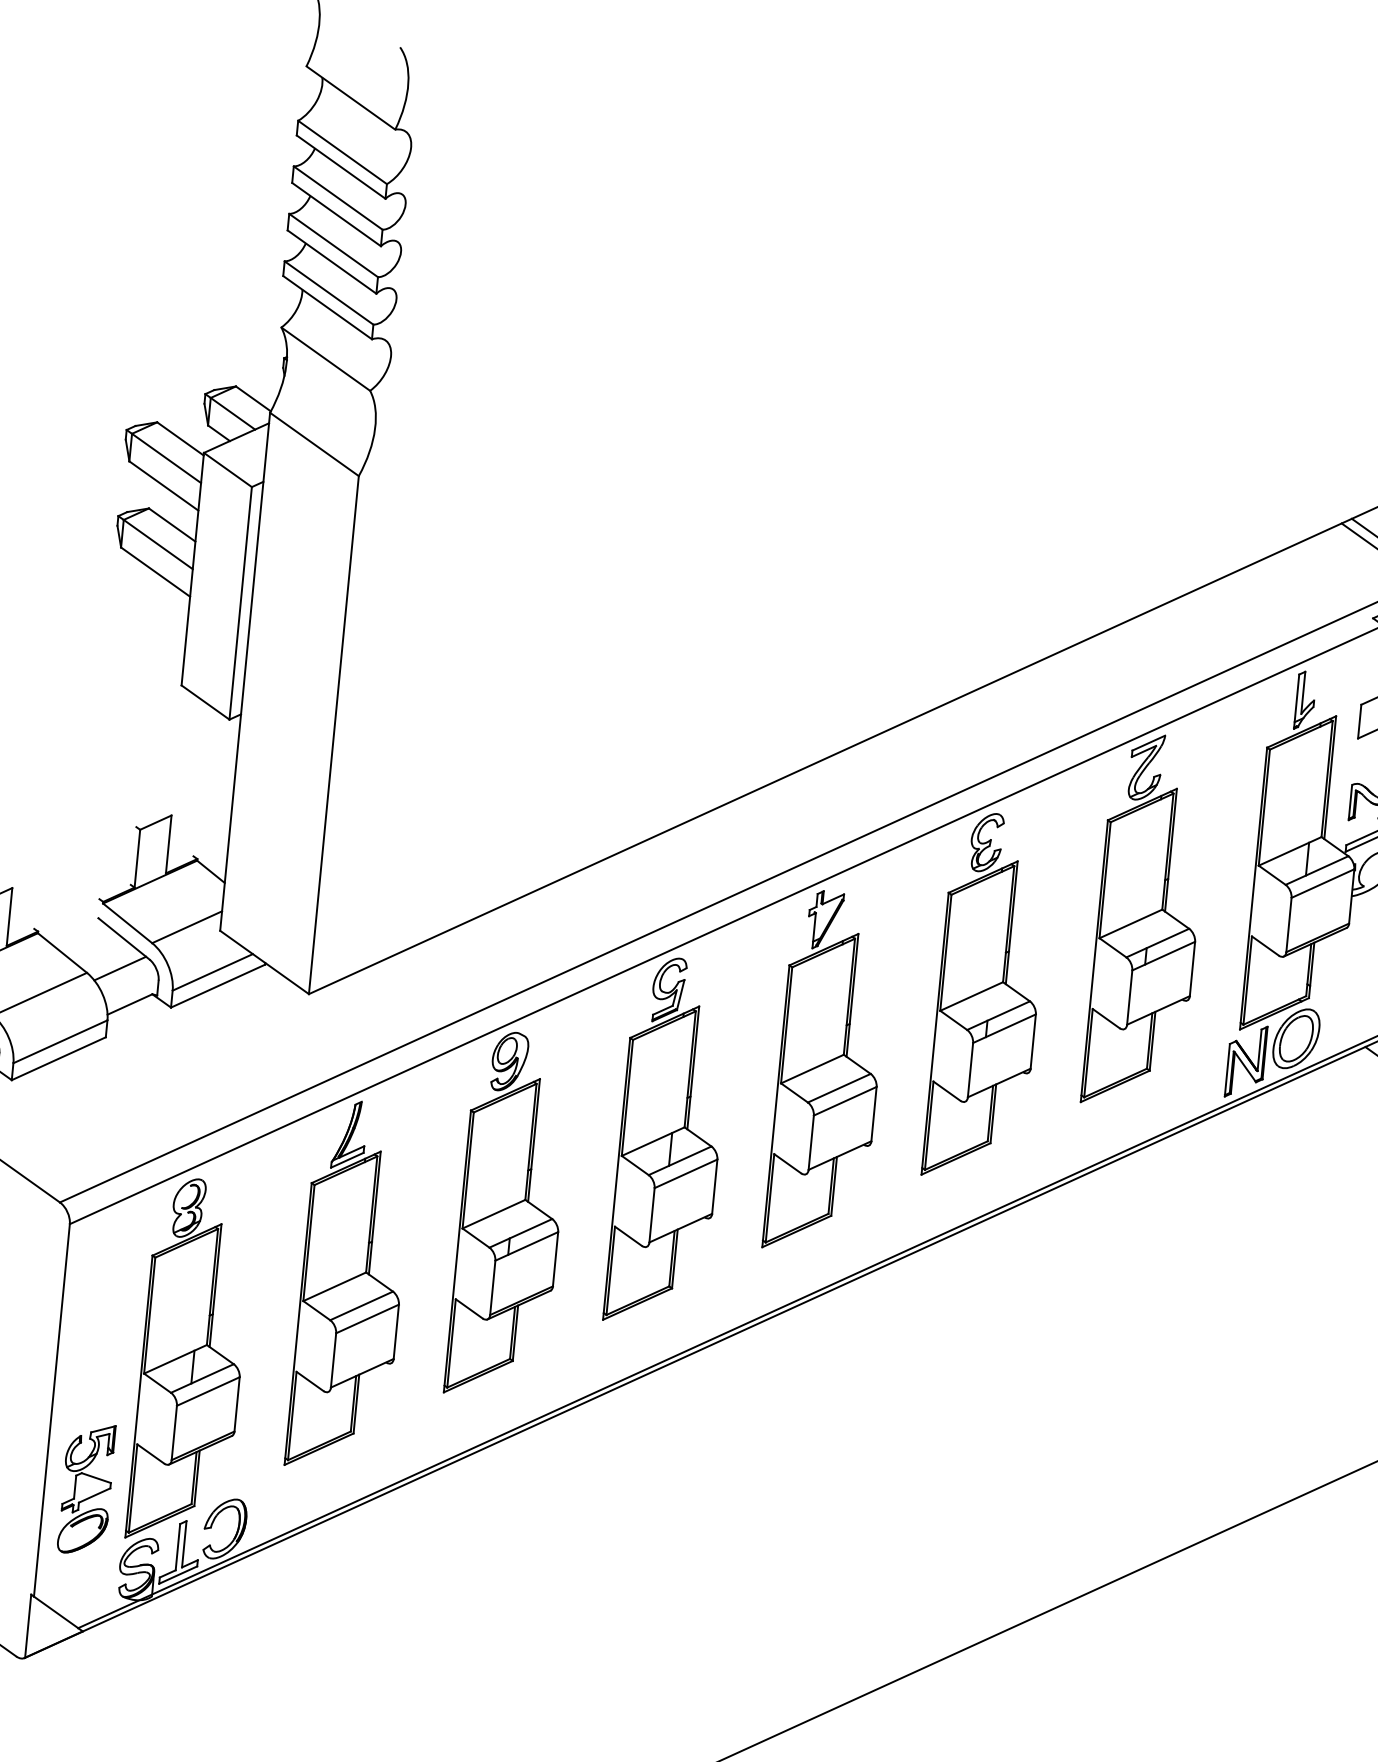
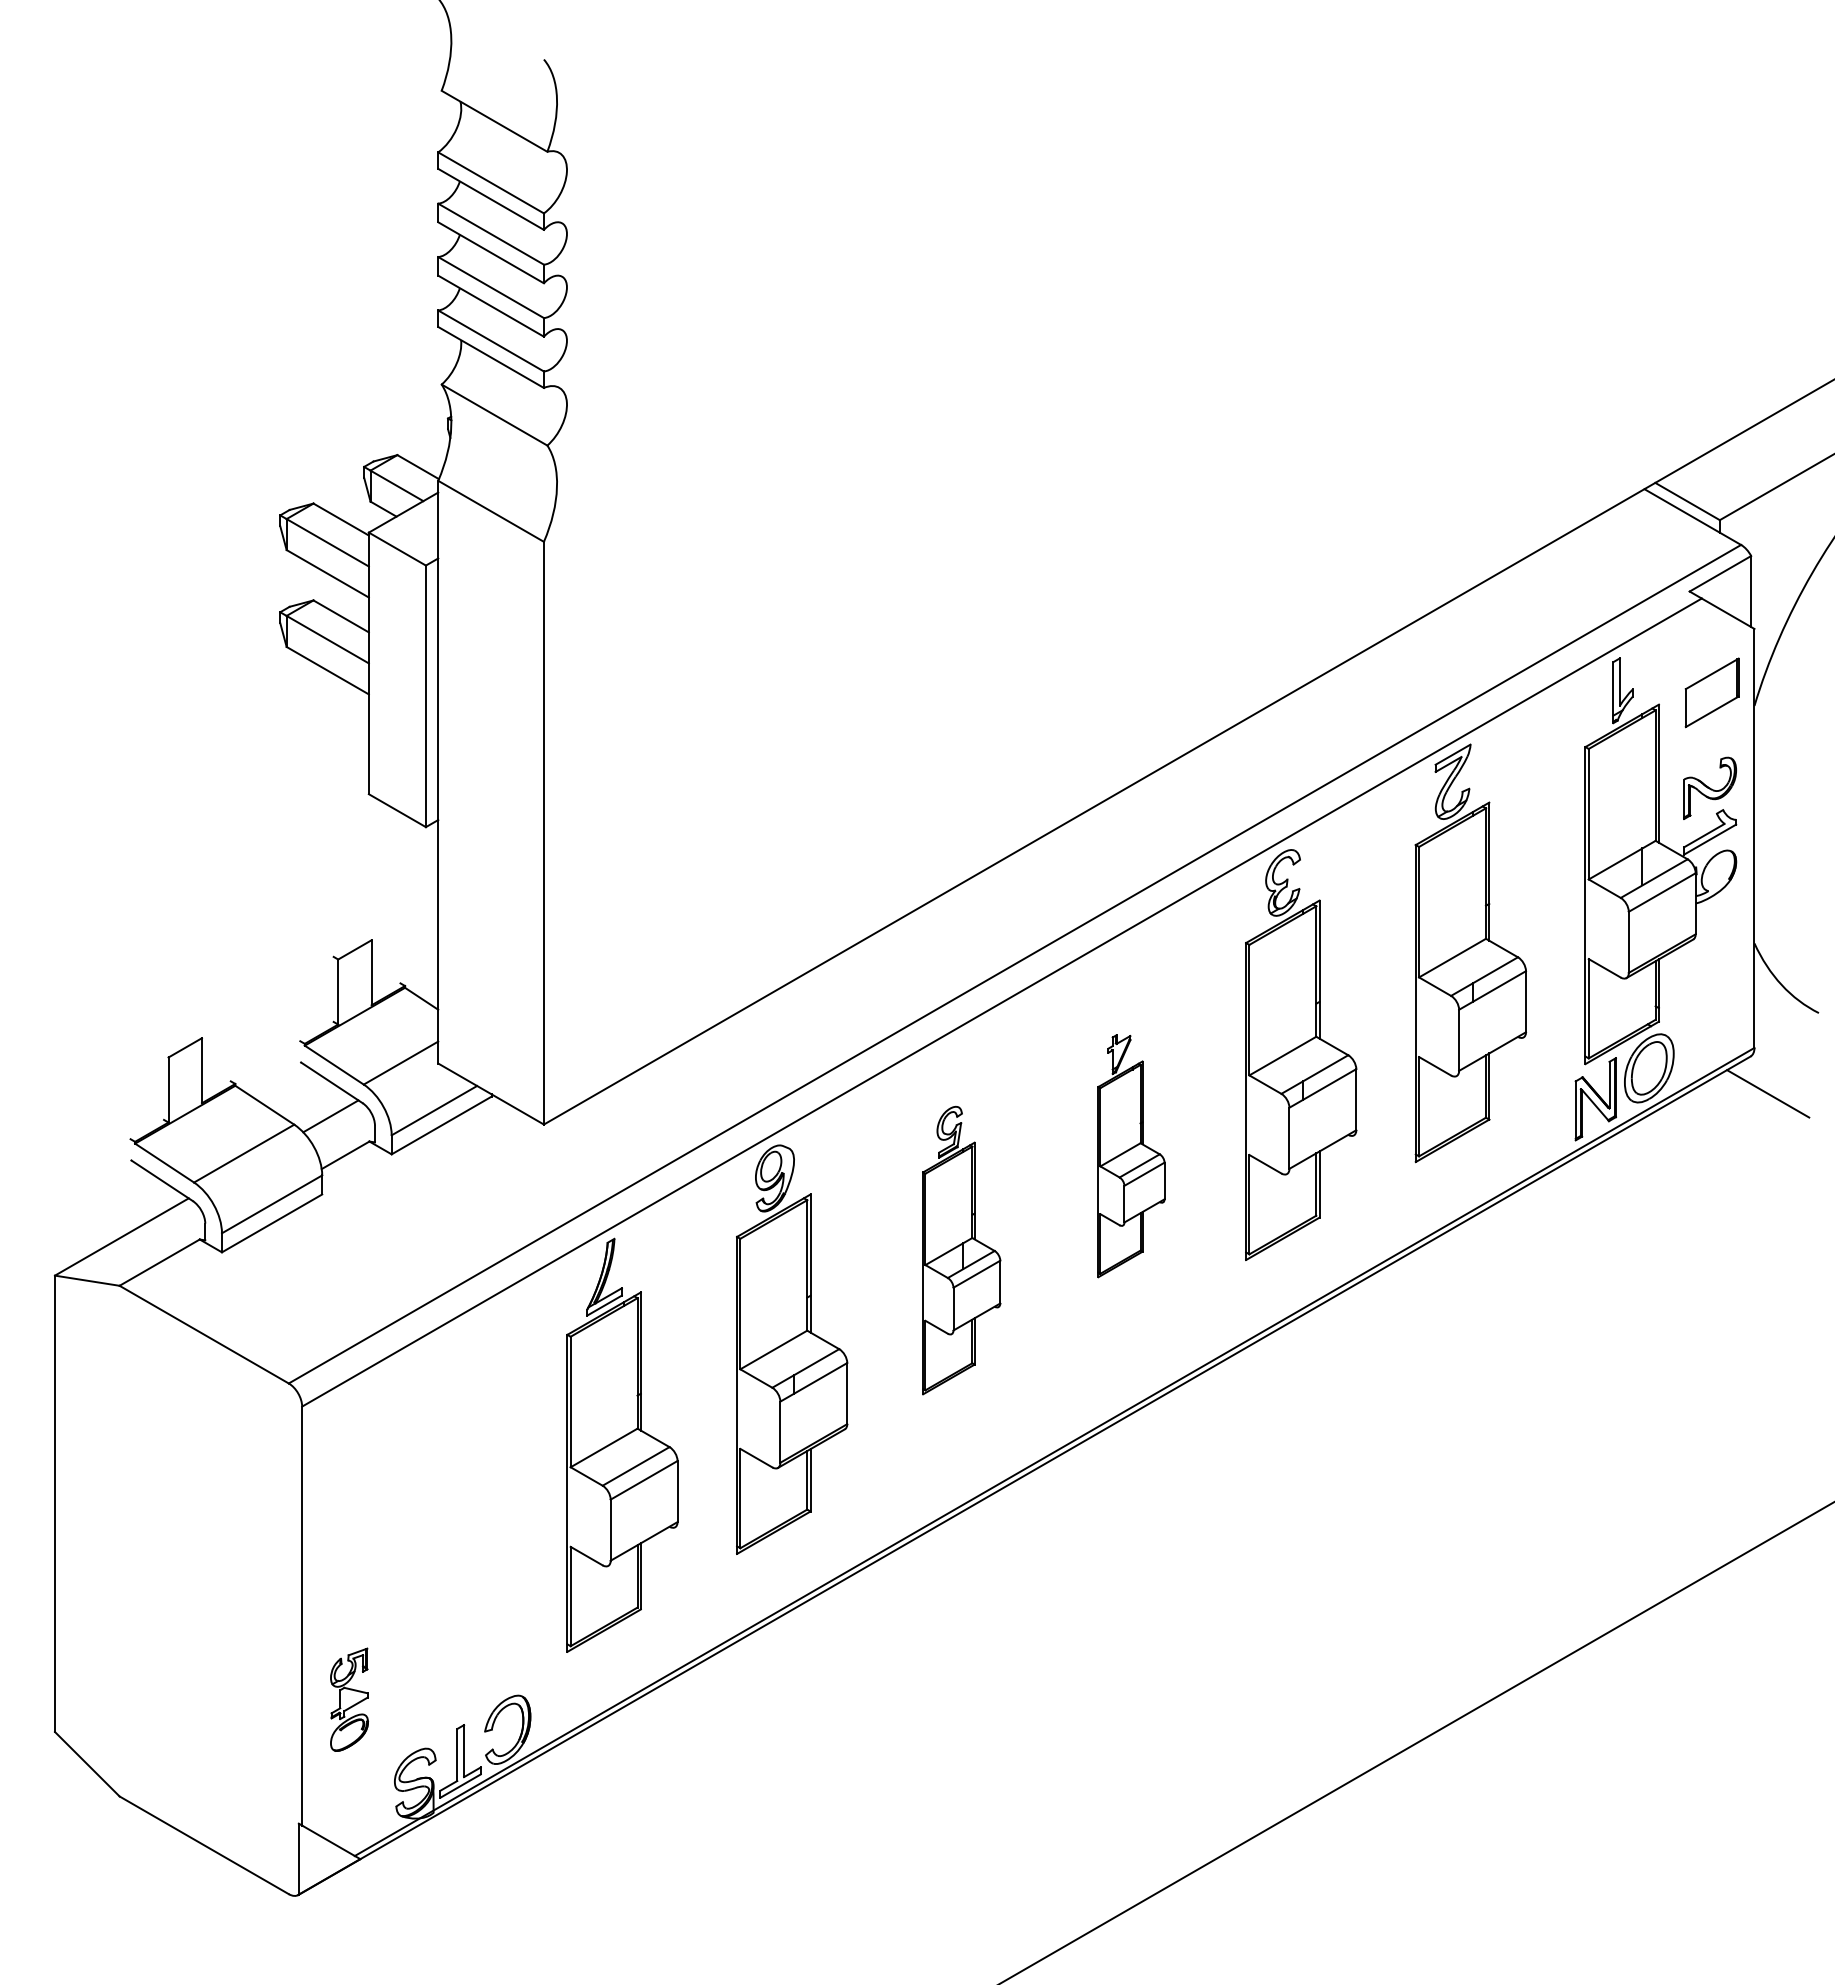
part: (828, 1071) -> (1131, 1155), size x0.6
part: (669, 1141) -> (961, 1250), size x0.7
part: (191, 1360) -> (452, 1545), removed
part: (86, 1488) -> (349, 1699), size x0.7

